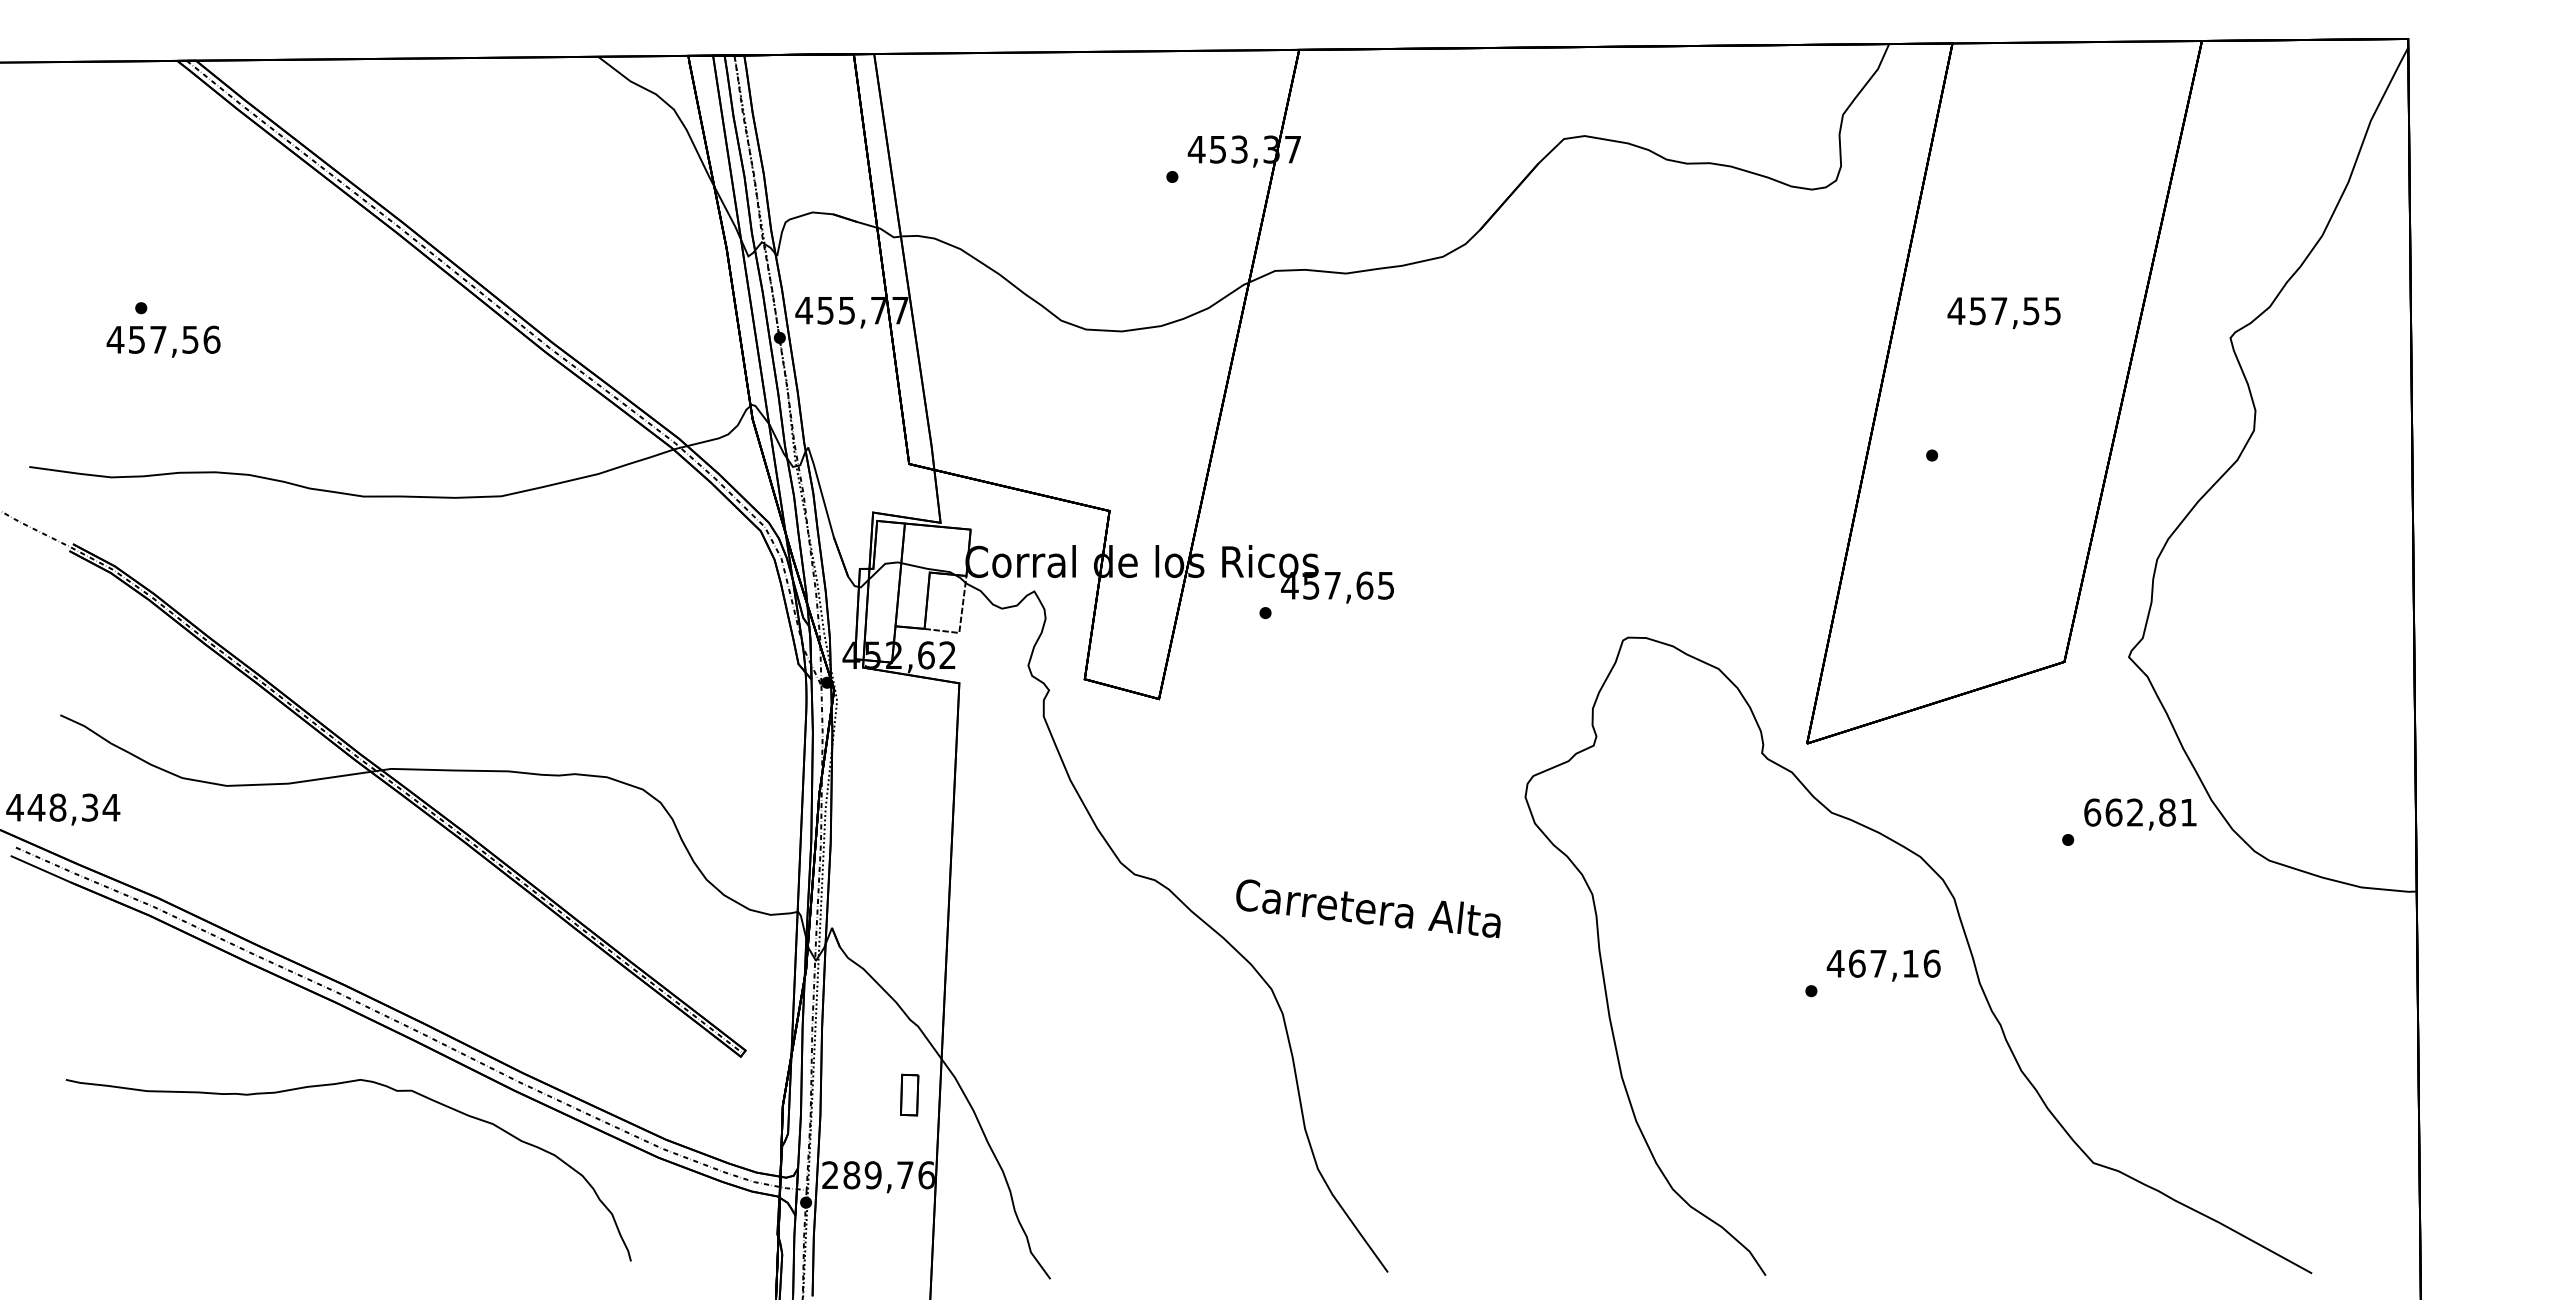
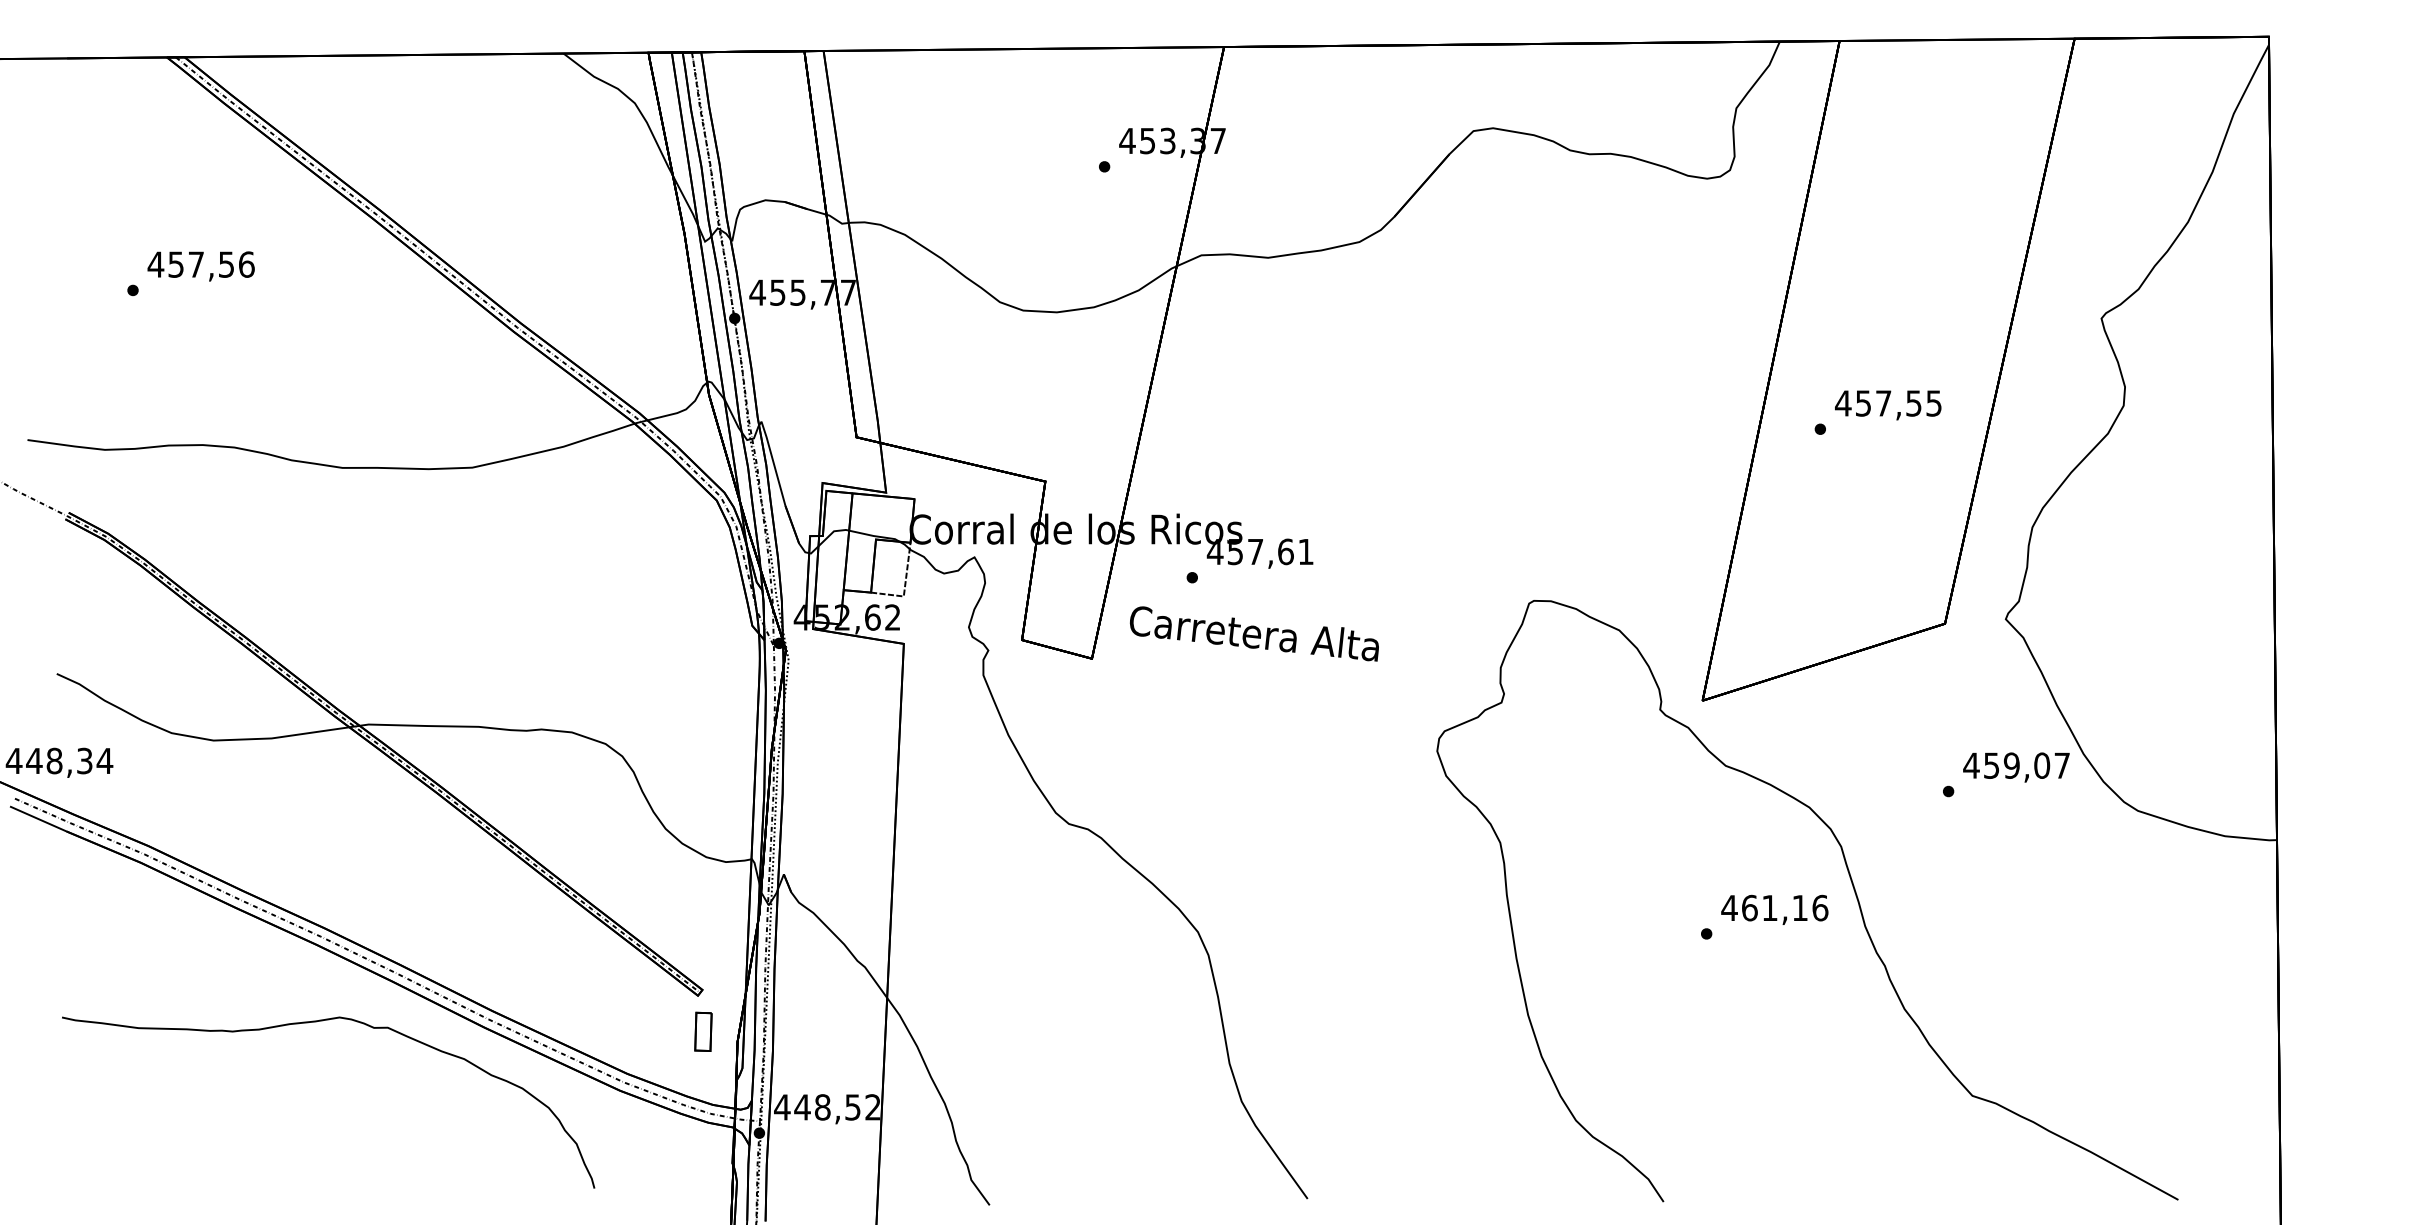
text: (2003, 313) -> (1887, 405), moved
text: (163, 341) -> (201, 266), moved
text: (1385, 585) -> (1305, 551), 457,65 -> 457,61
text: (2139, 812) -> (2015, 765), 662,81 -> 459,07
text: (1368, 908) -> (1254, 633), moved
text: (1878, 963) -> (1769, 907), 467,16 -> 461,16
part: (909, 1094) -> (703, 1031), moved
text: (877, 1175) -> (826, 1107), 289,76 -> 448,52

